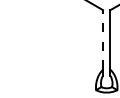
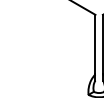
line: (103, 39) -> (95, 44), dashed -> solid

